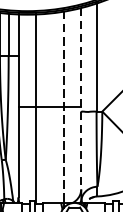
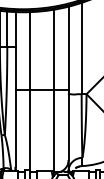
line: (81, 98) -> (68, 83), dashed -> solid
line: (64, 108) -> (54, 91), dashed -> solid

